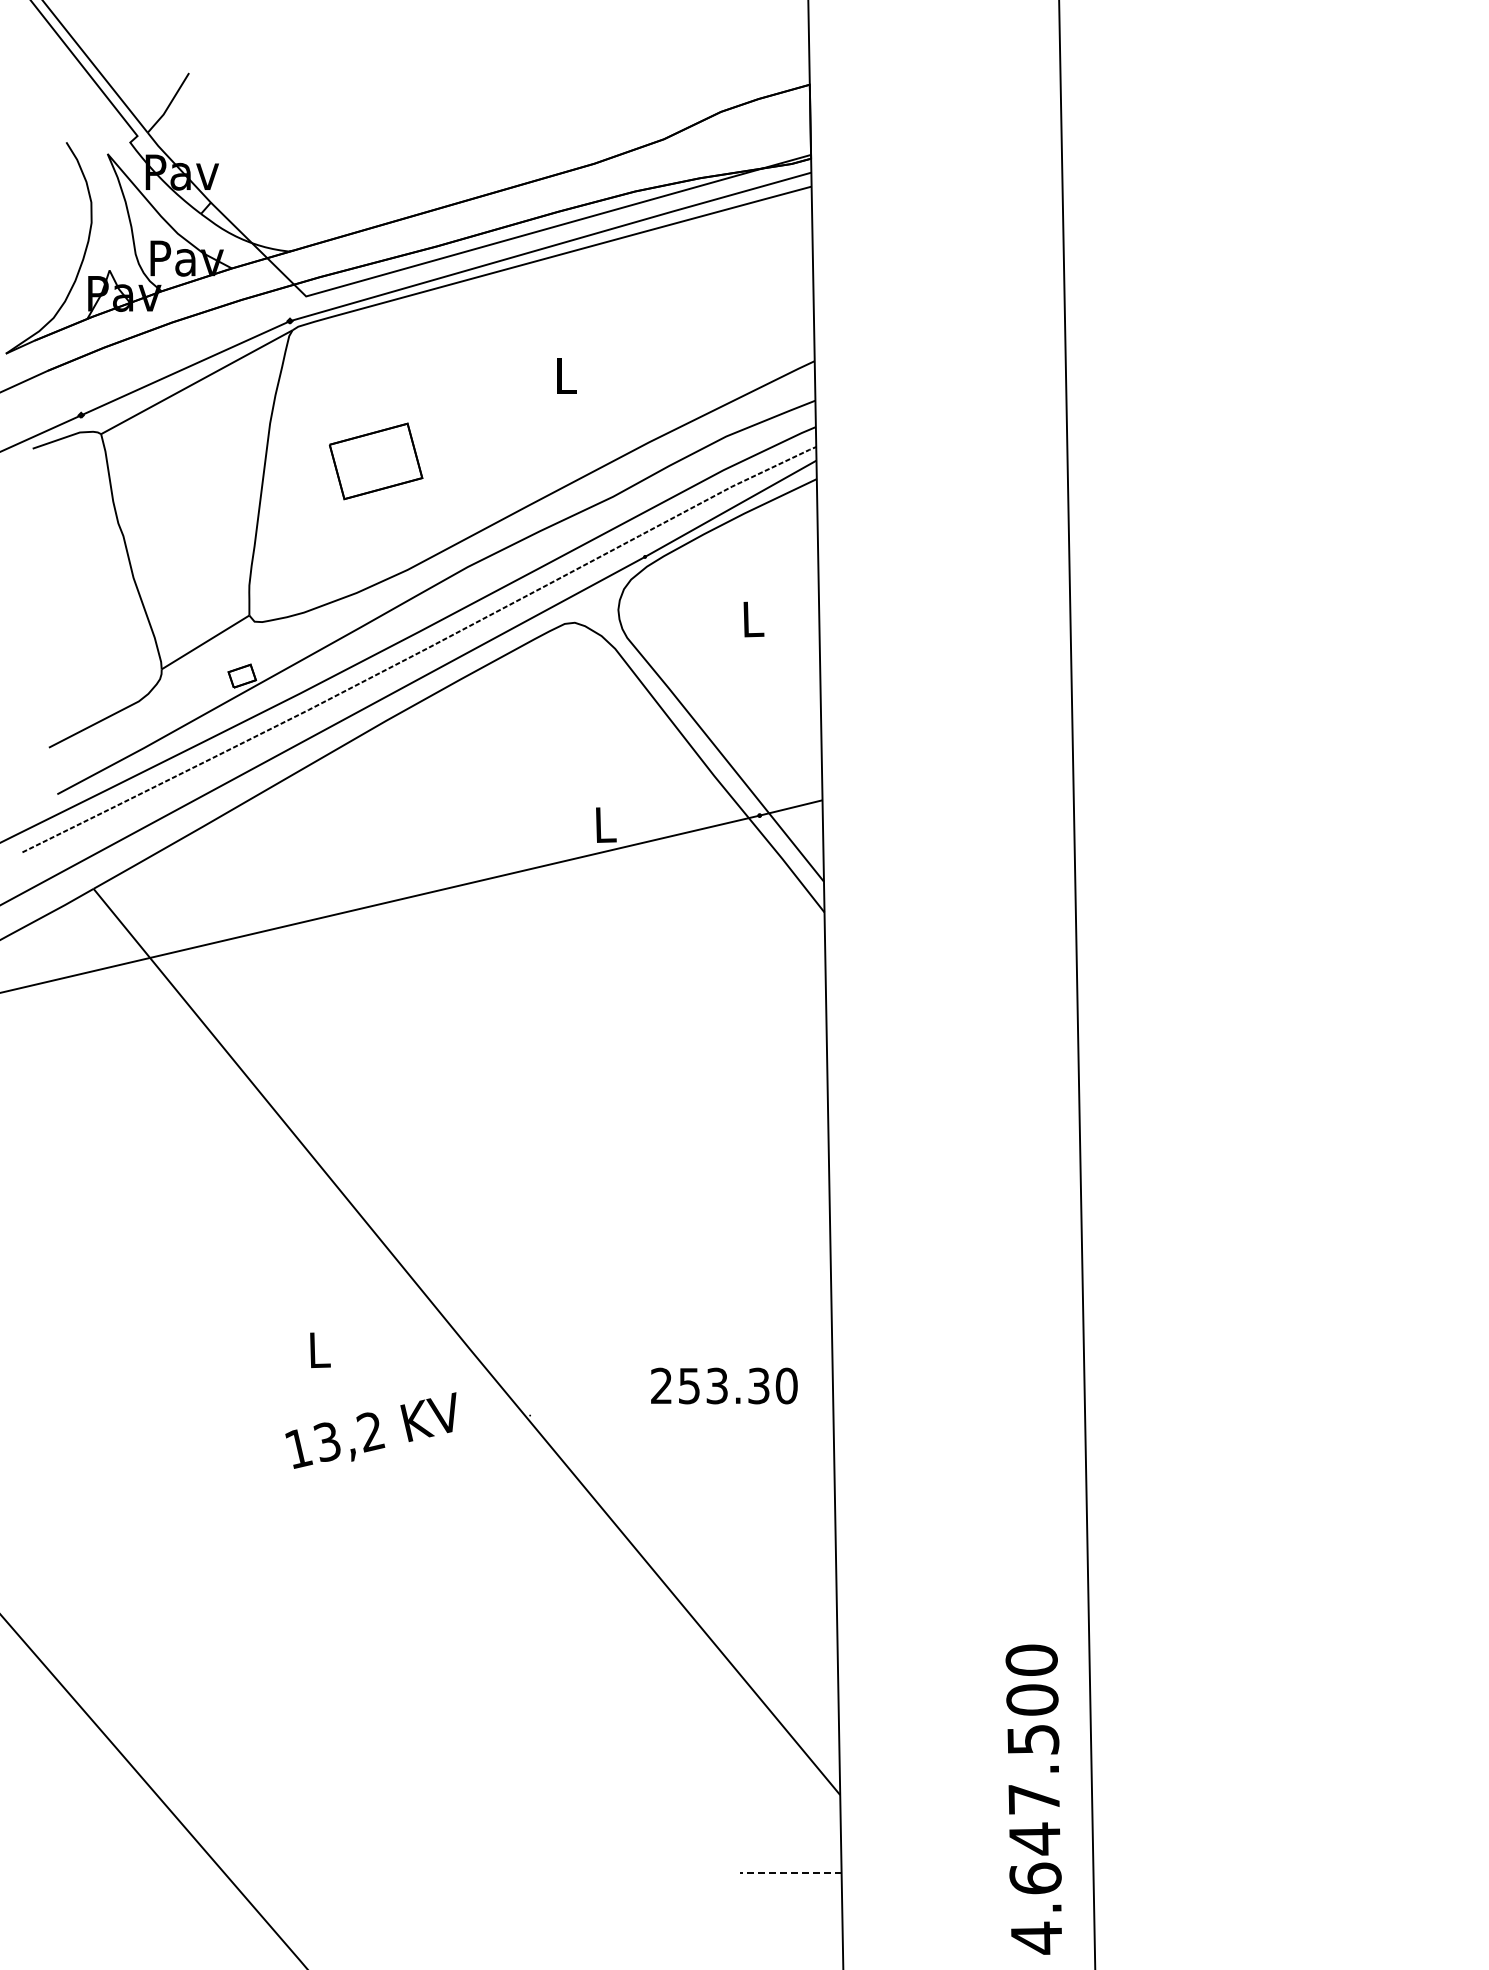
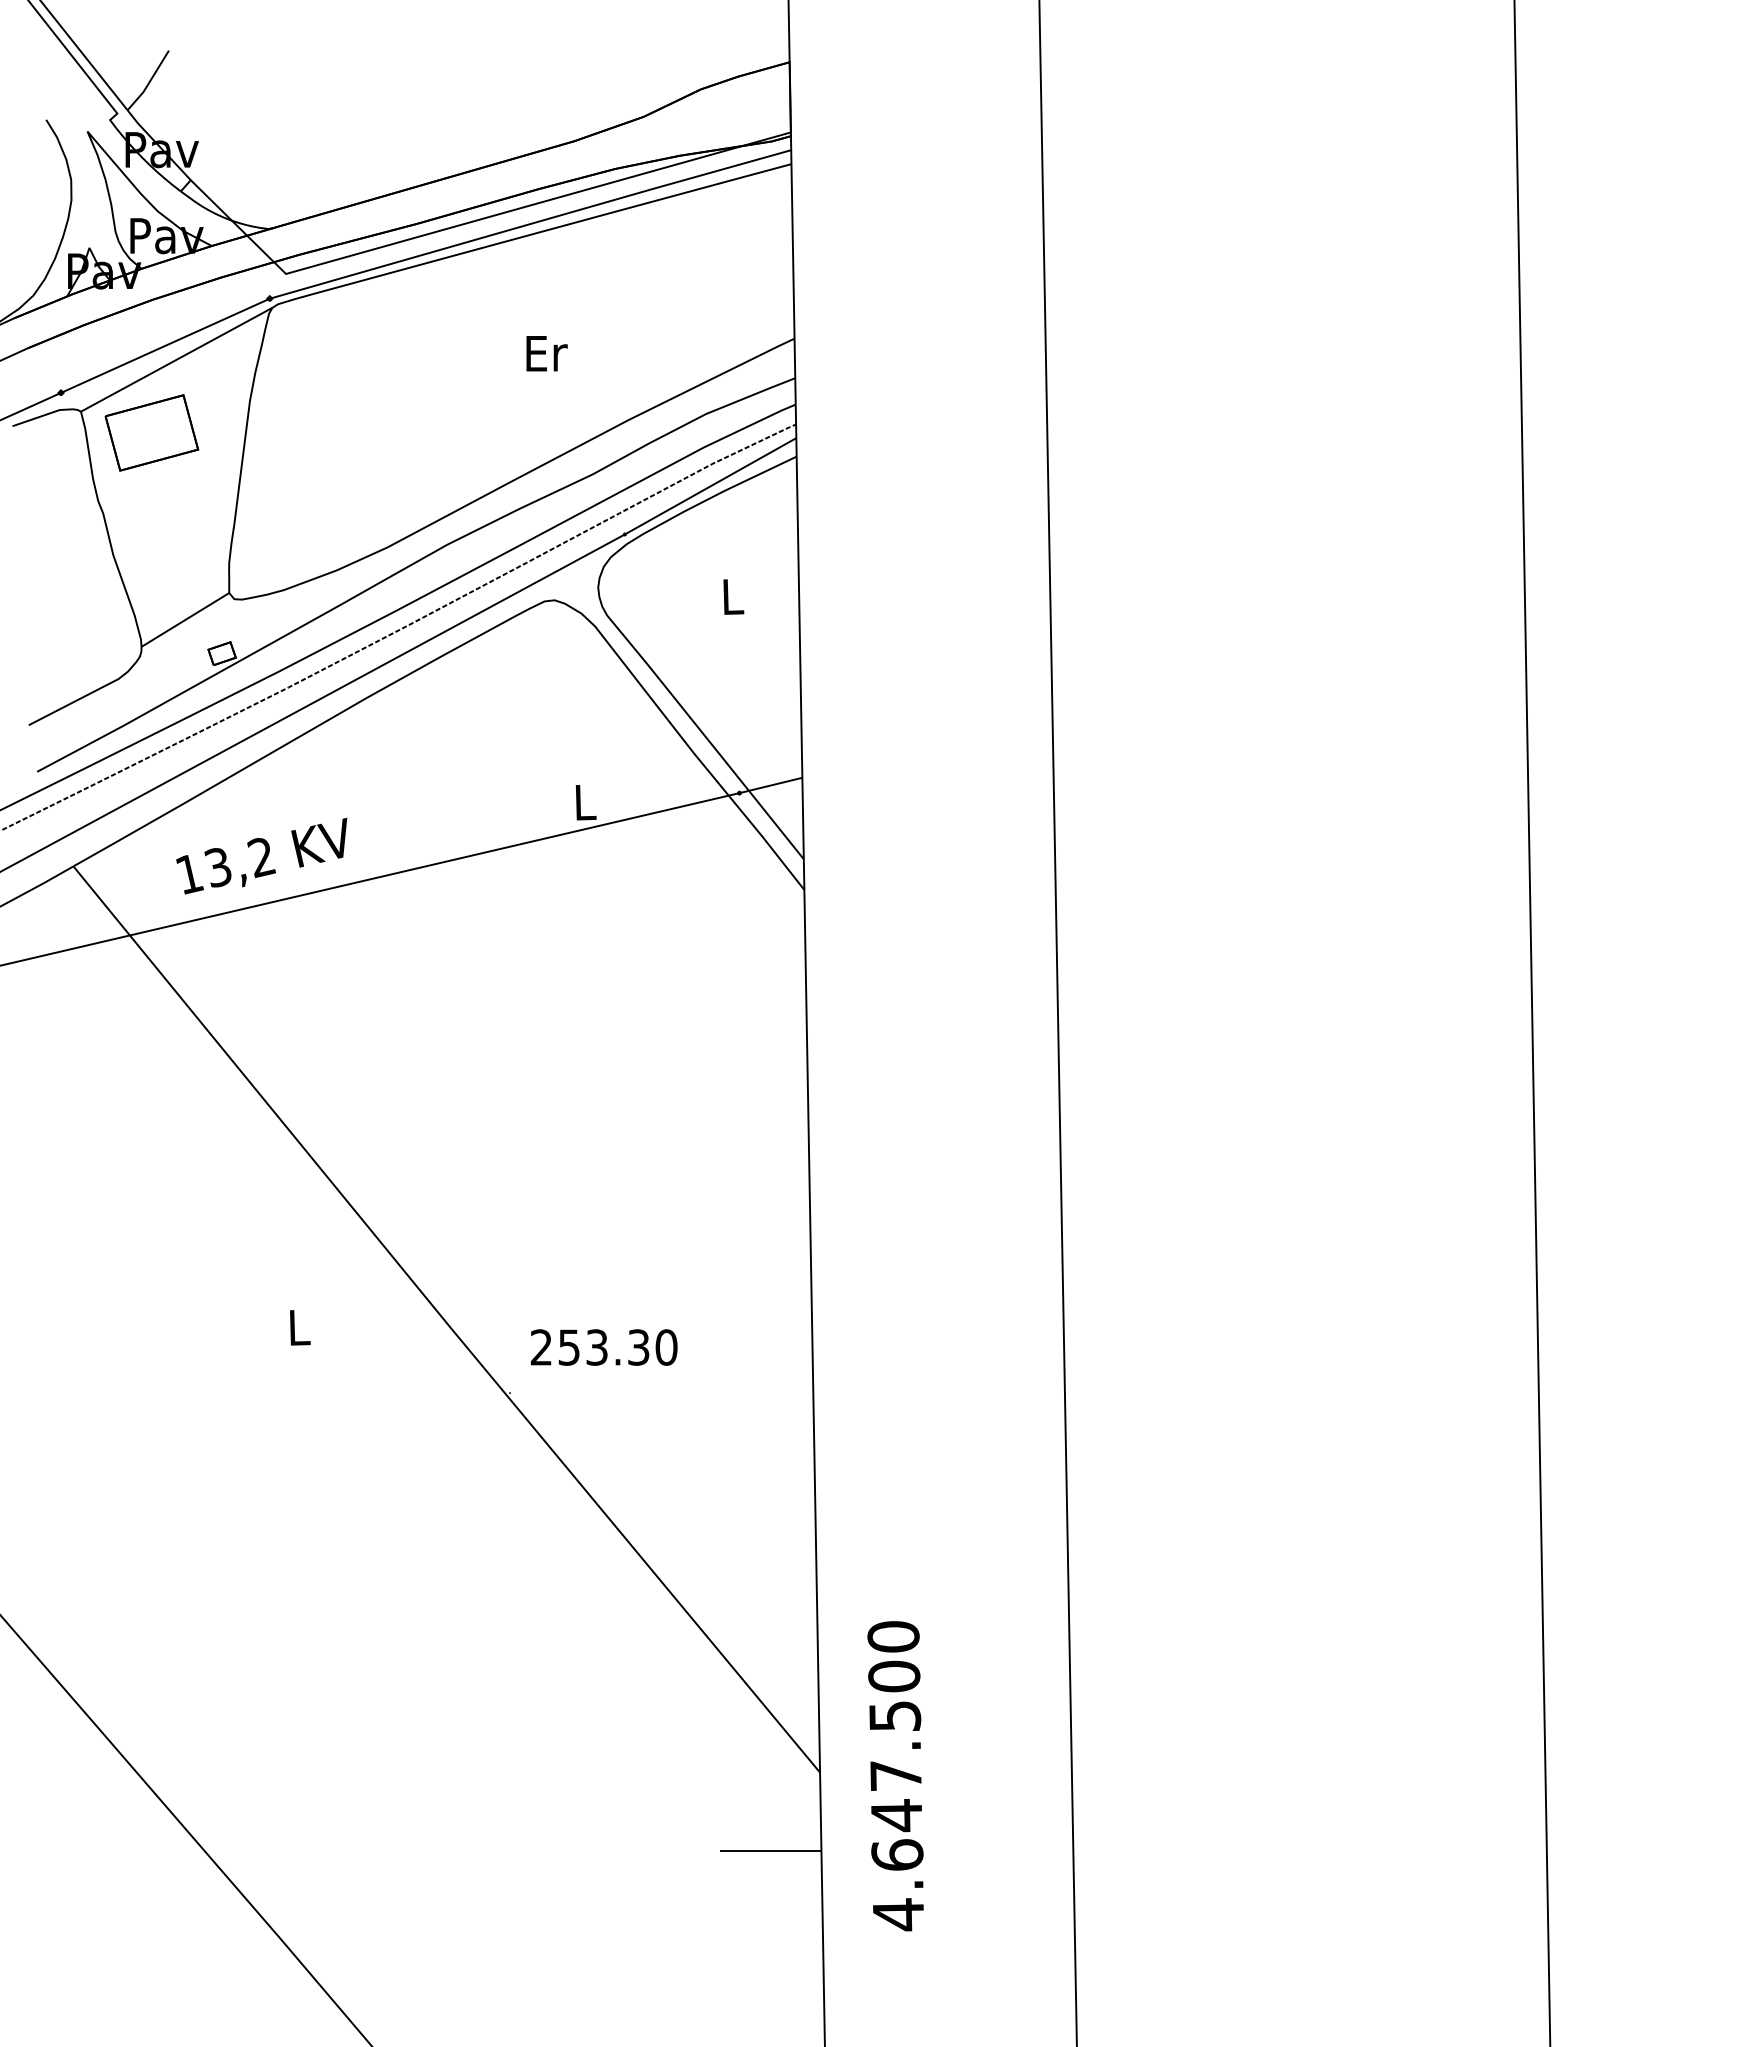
text: (566, 375) -> (546, 353), L -> Er
part: (375, 460) -> (151, 432), moved
text: (724, 1385) -> (604, 1347), moved
text: (370, 1429) -> (261, 855), moved
text: (1033, 1799) -> (895, 1776), moved
line: (790, 1872) -> (770, 1850), dashed -> solid

